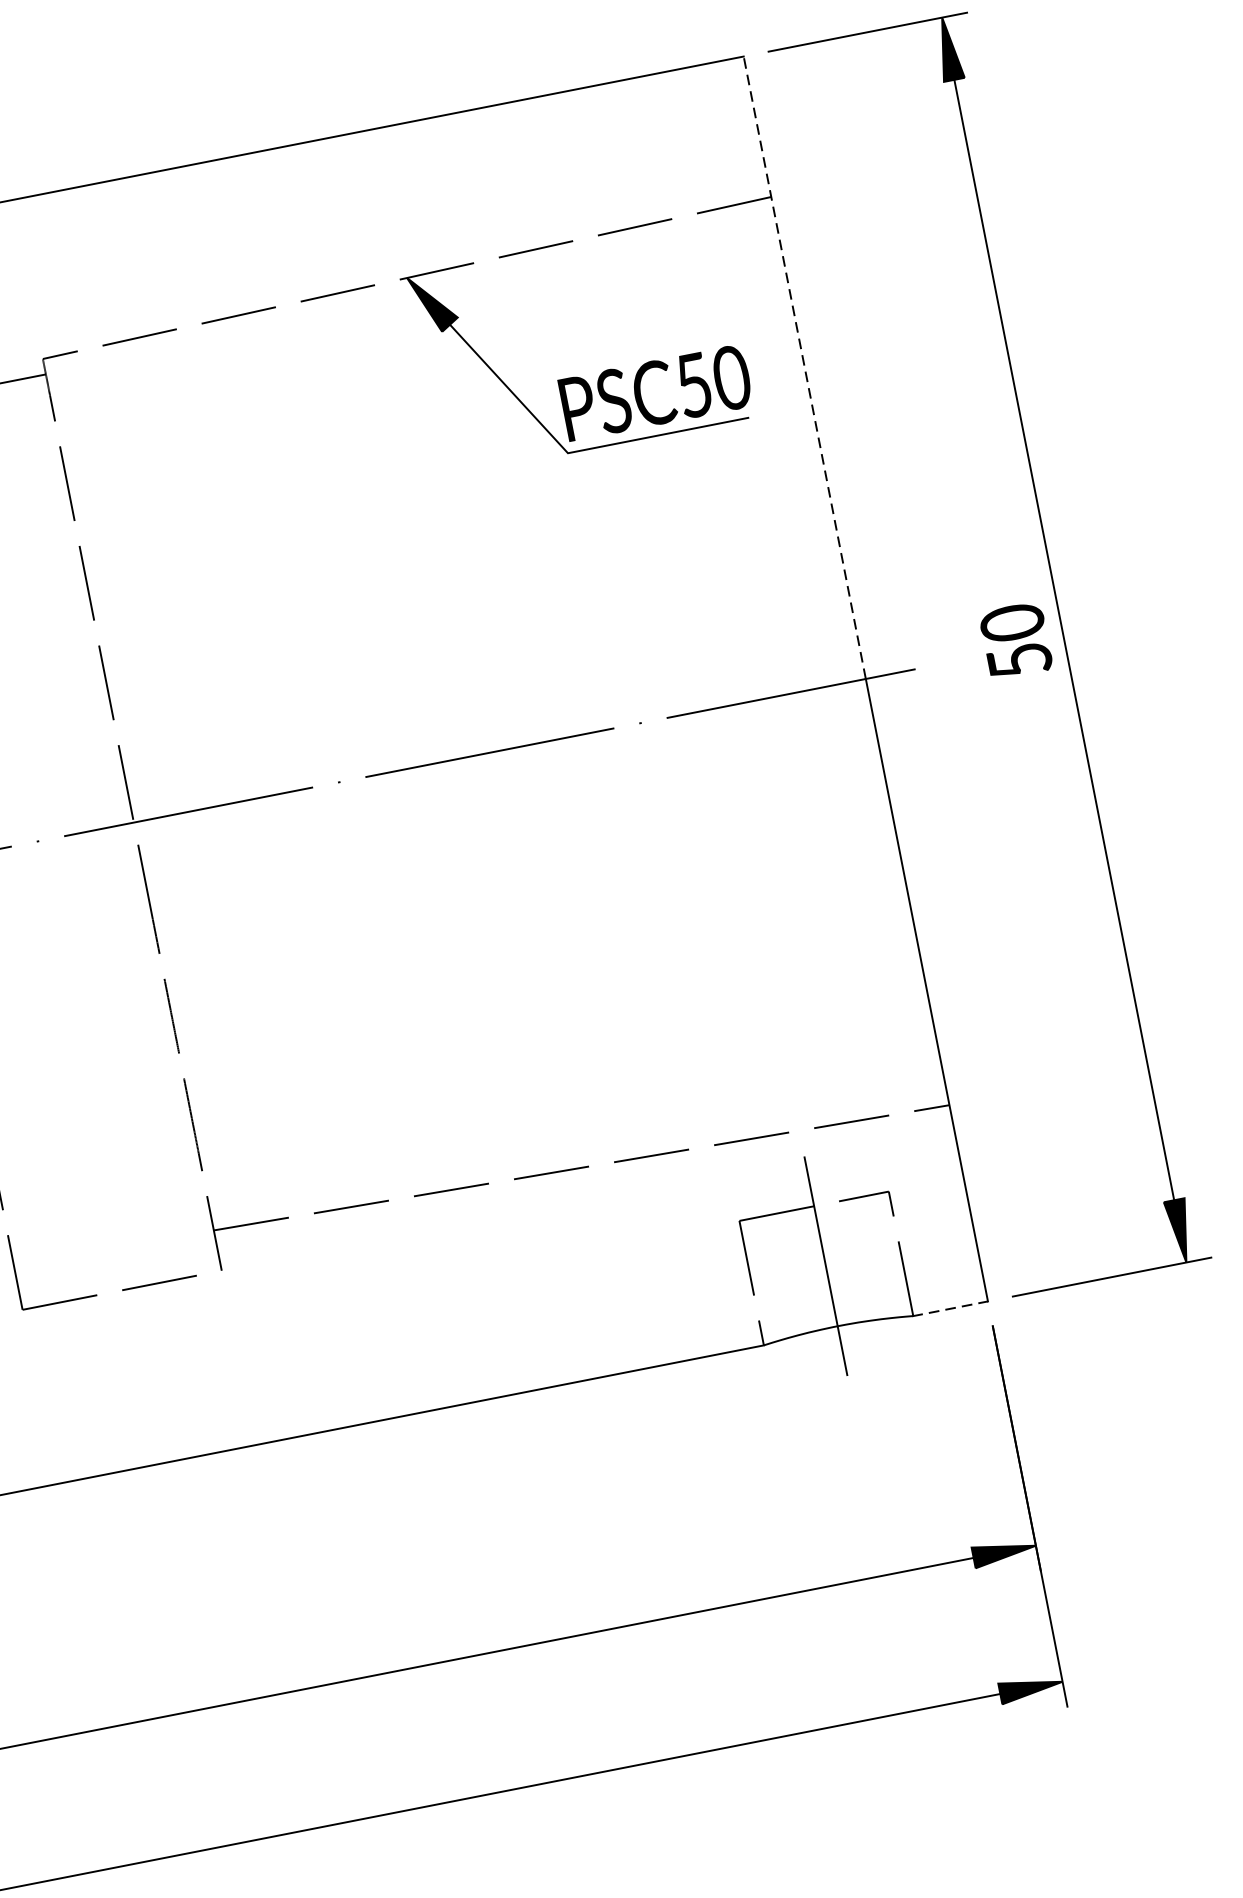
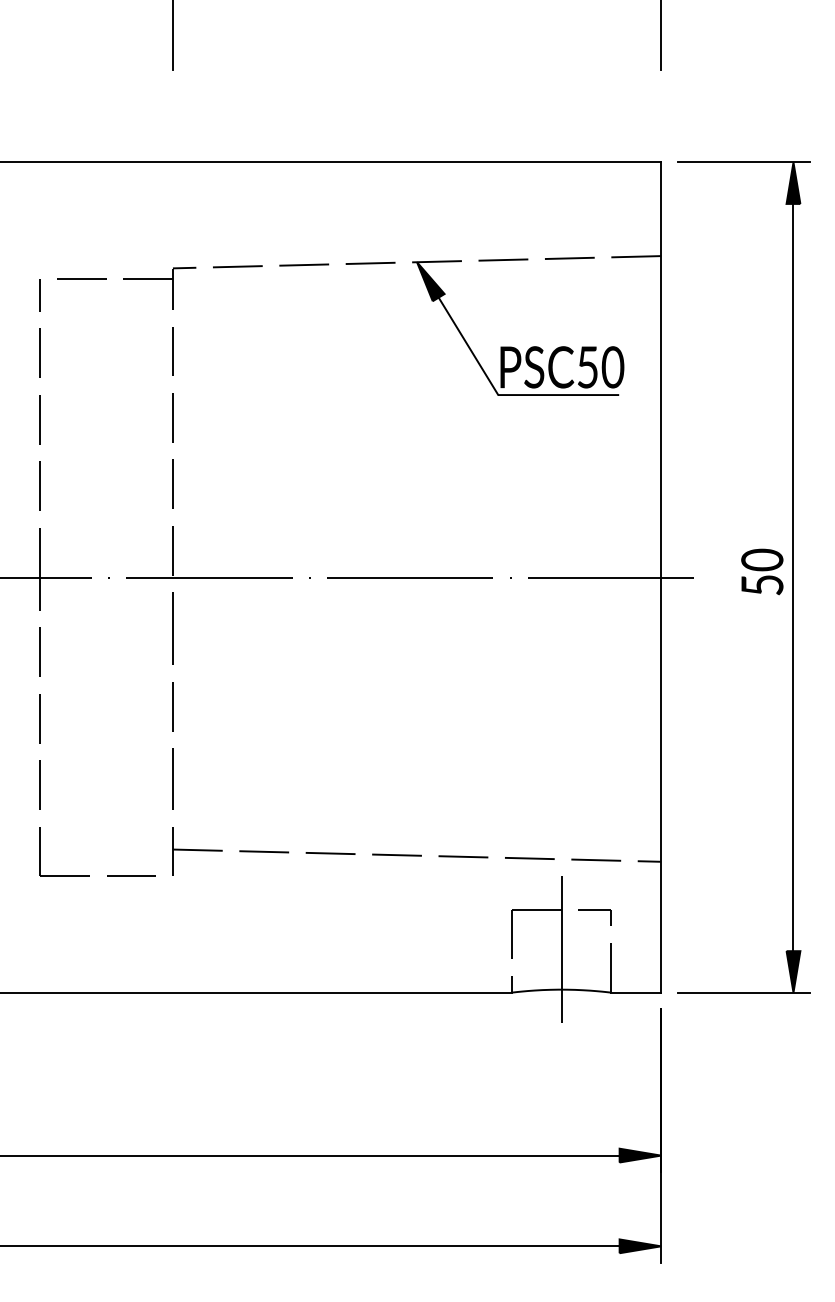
line: (805, 366) -> (661, 369), dashed -> solid
line: (950, 1308) -> (636, 992), dashed -> solid

